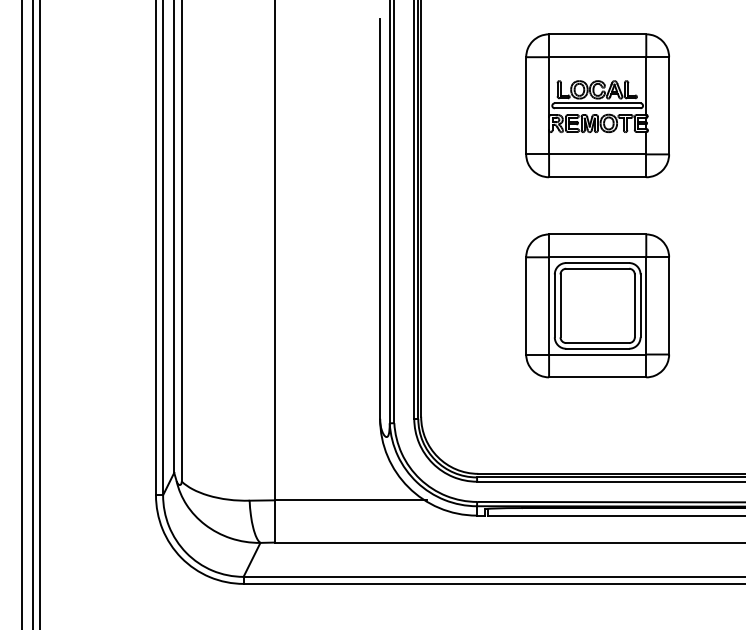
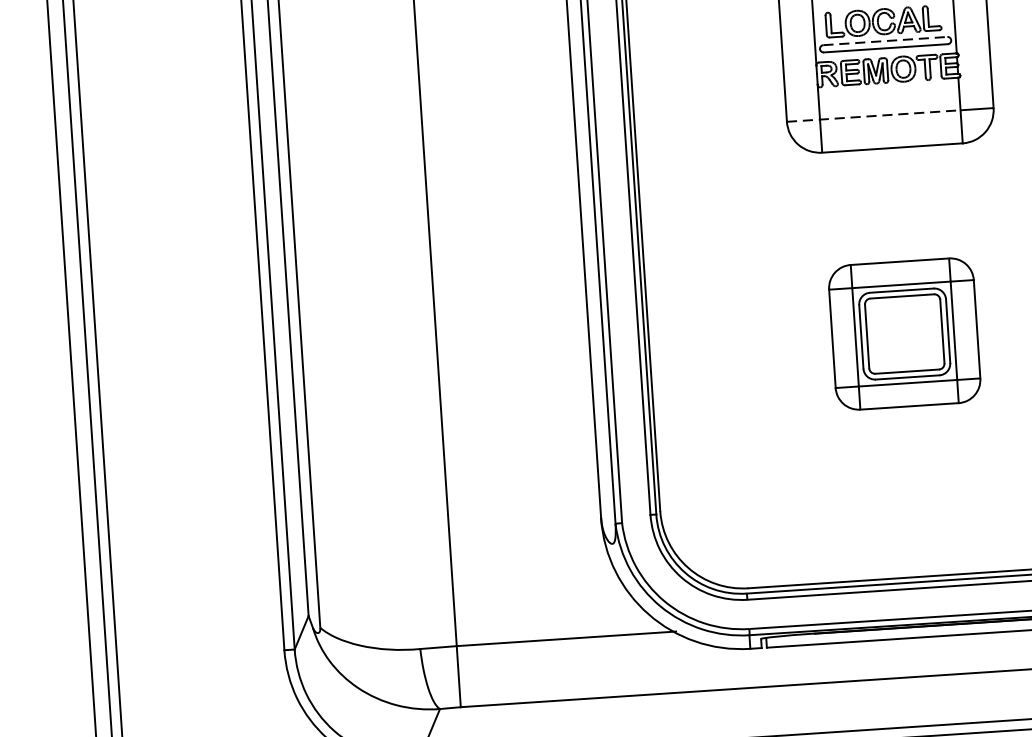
line: (597, 103) -> (885, 41), solid -> dashed
line: (586, 154) -> (874, 116), solid -> dashed
part: (597, 305) -> (904, 333), size x0.7

